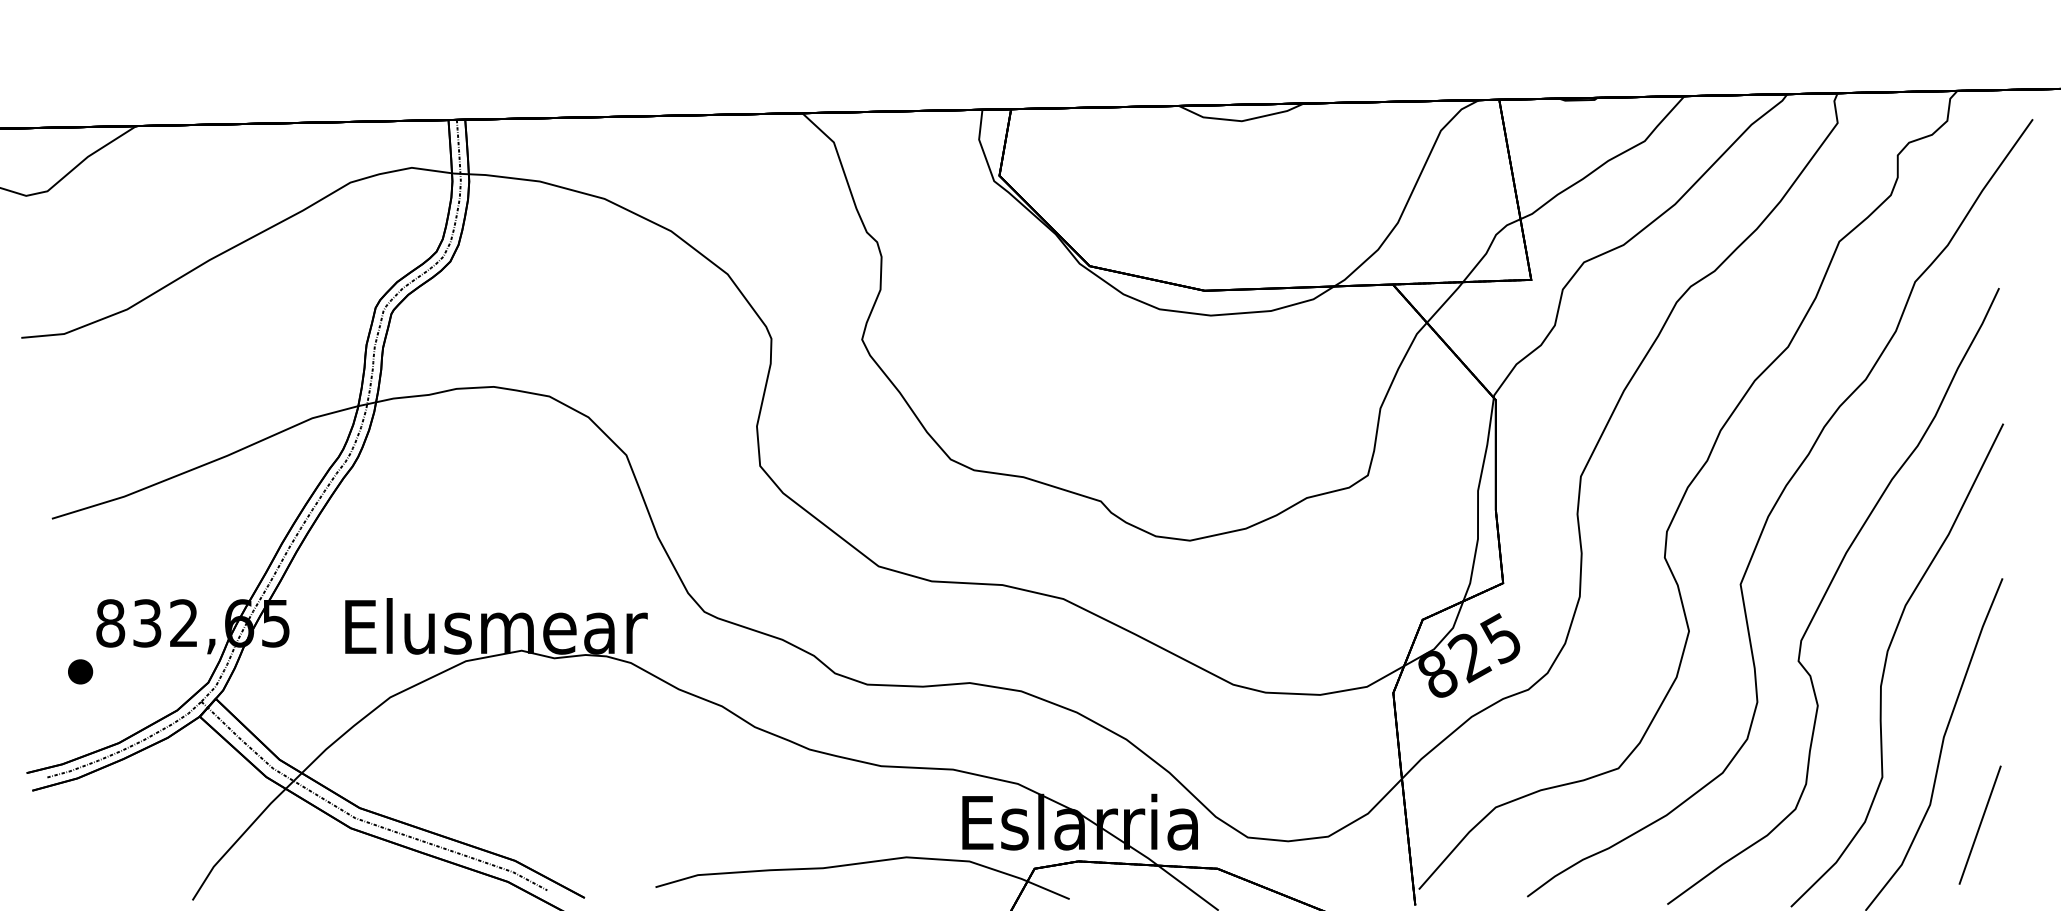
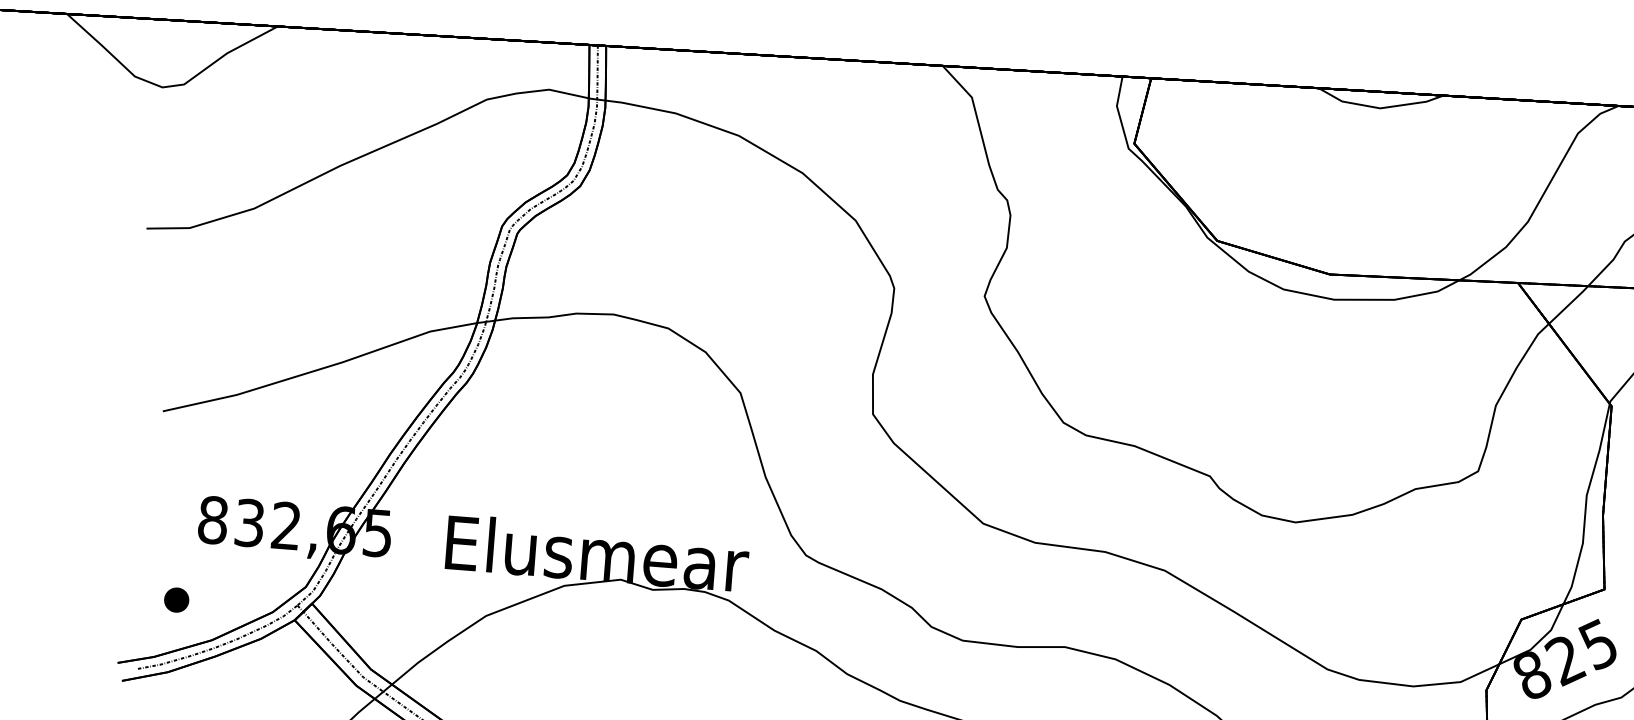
part: (80, 671) -> (176, 599), moved

